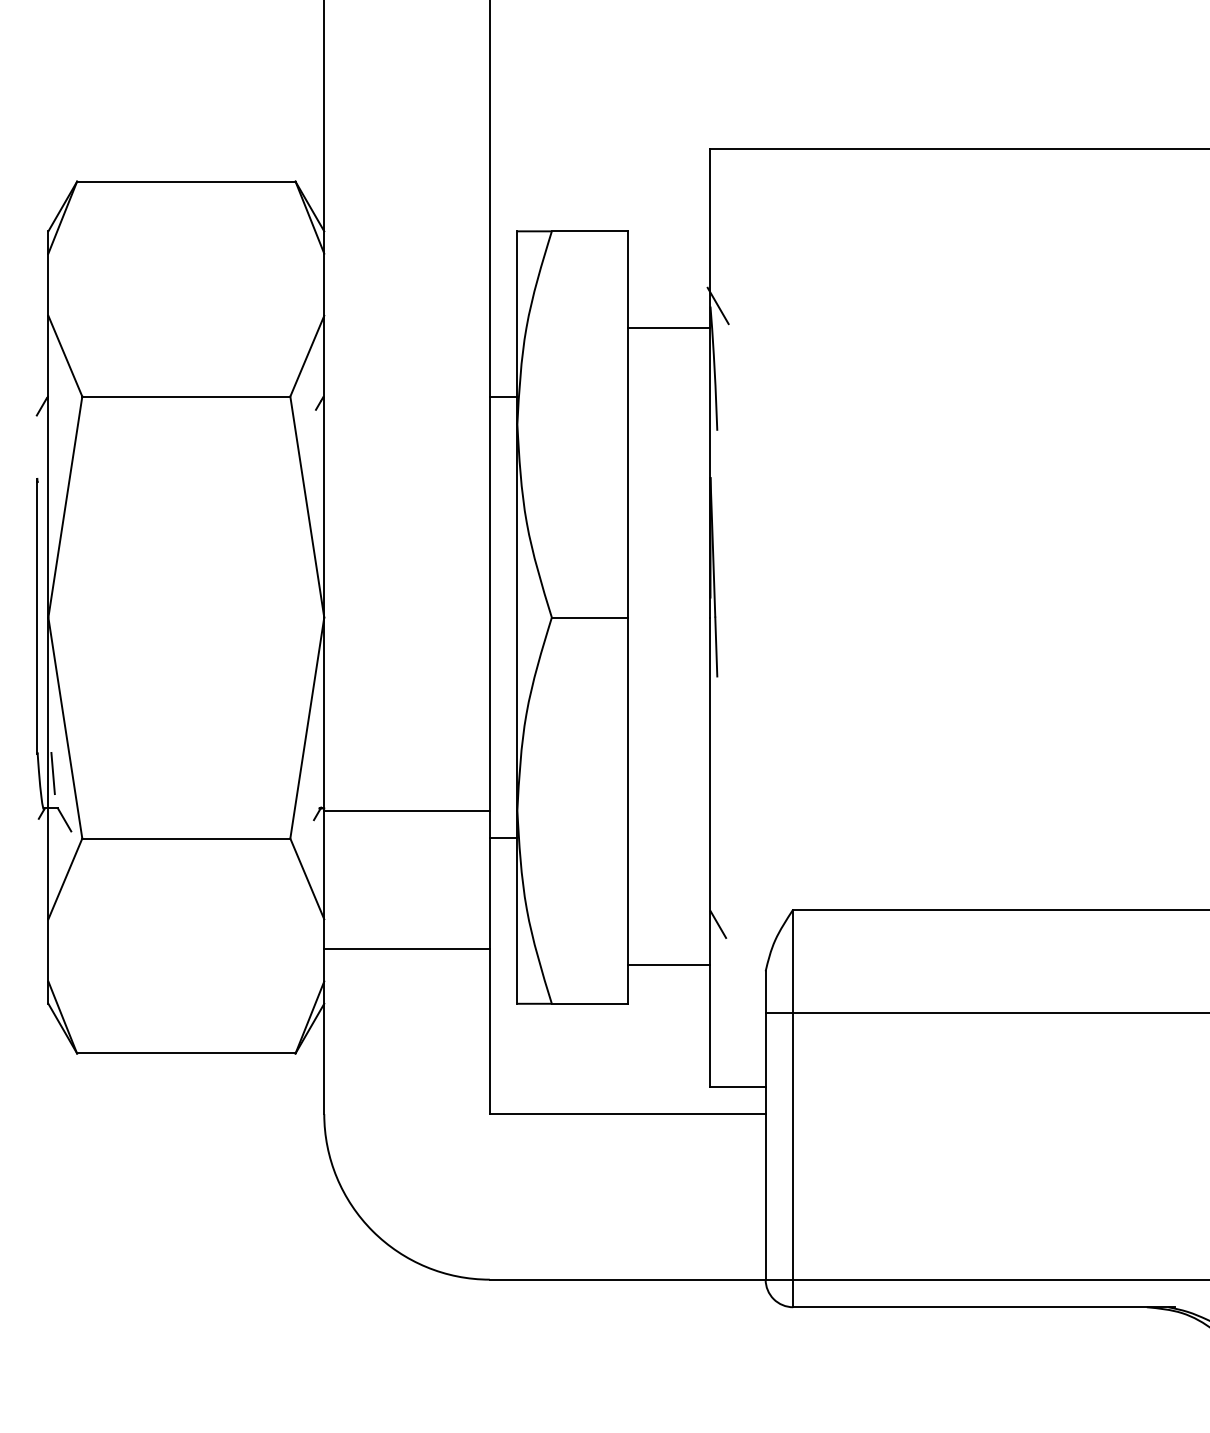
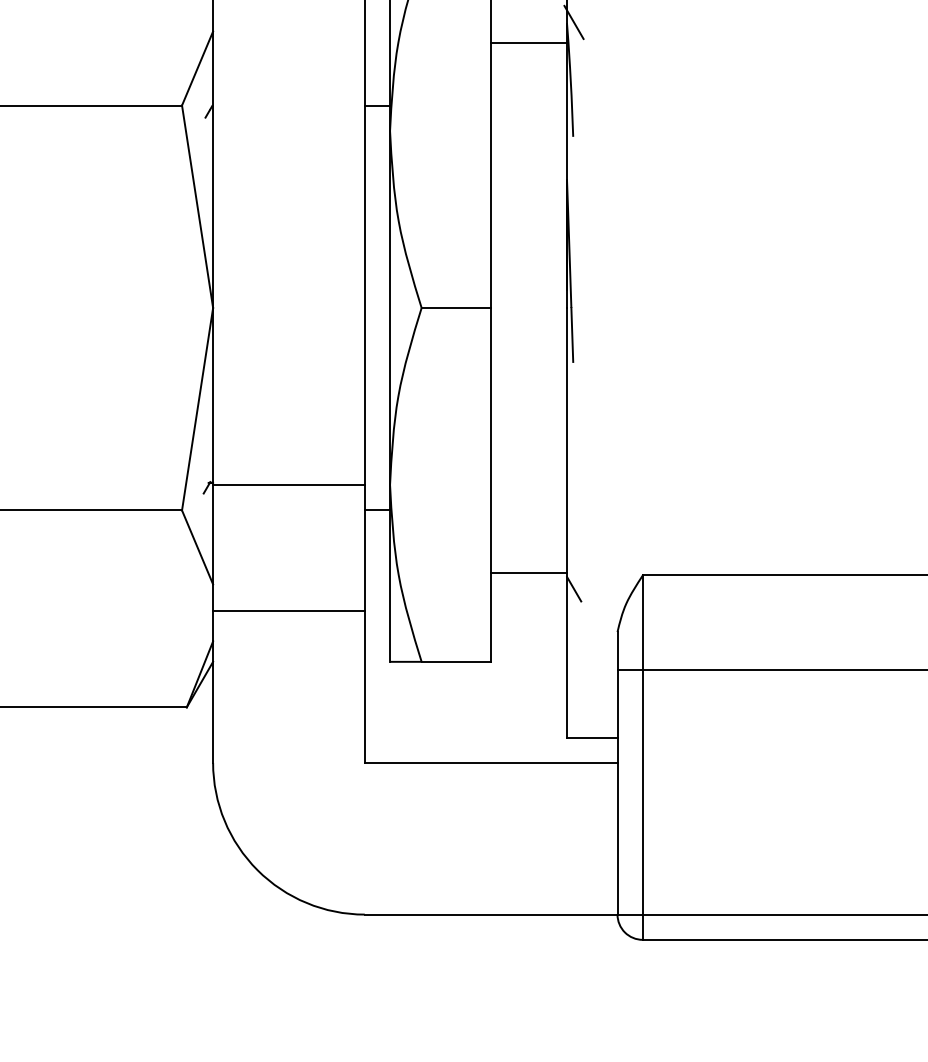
line: (668, 965) -> (528, 573), moved

